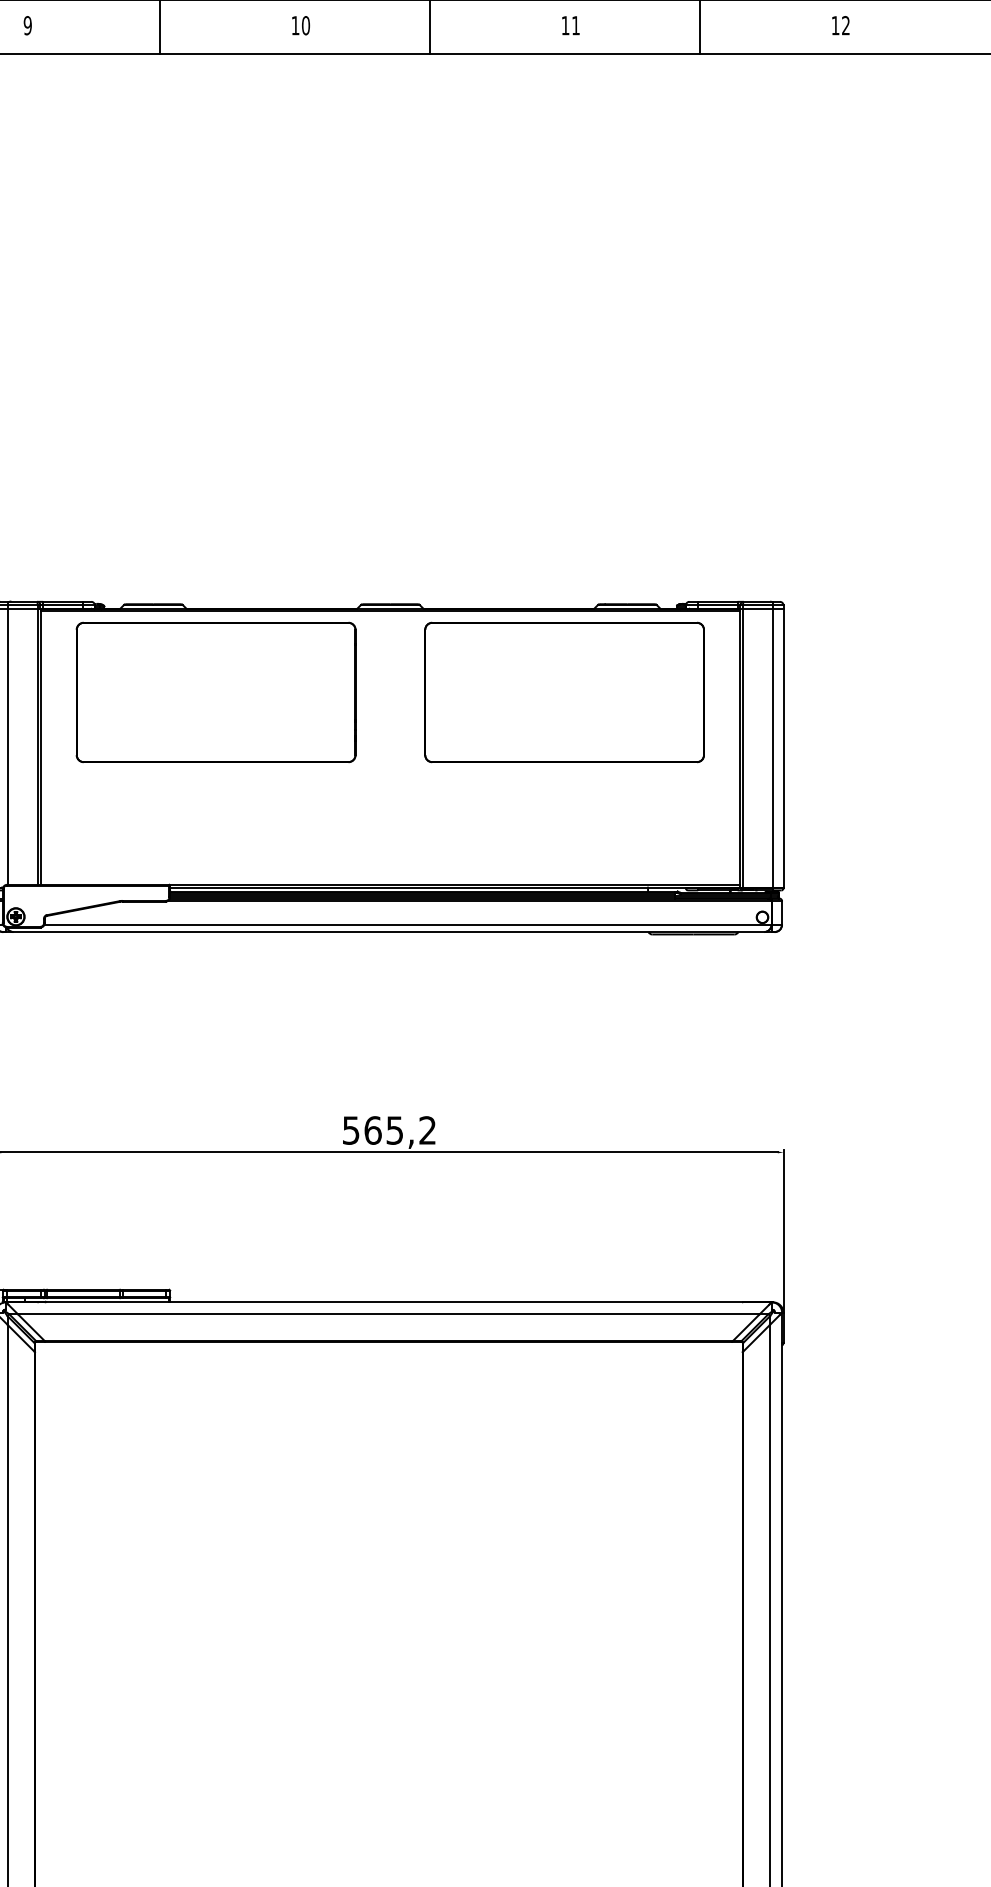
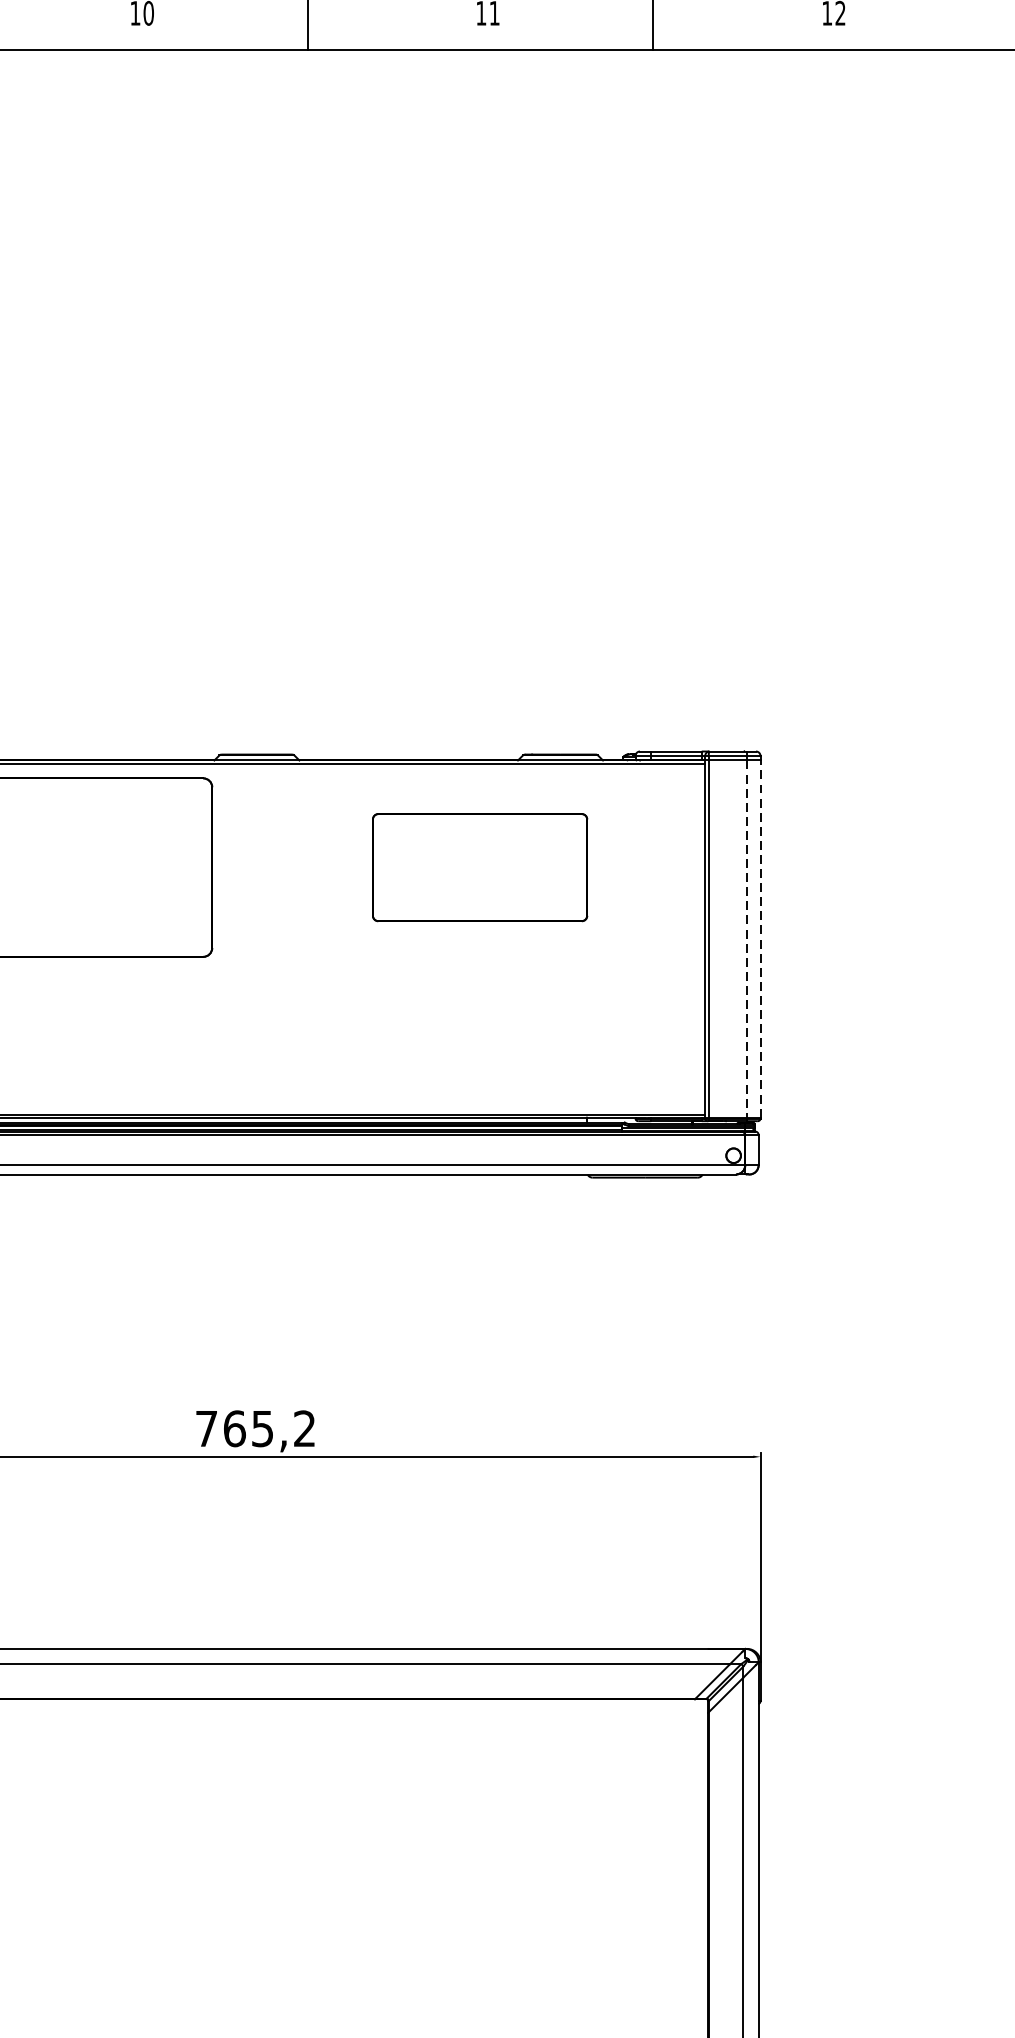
part: (564, 692) -> (479, 867), size x0.6
line: (783, 747) -> (760, 938), solid -> dashed
line: (773, 748) -> (747, 939), solid -> dashed
text: (351, 1130) -> (207, 1428), 565,2 -> 765,2

